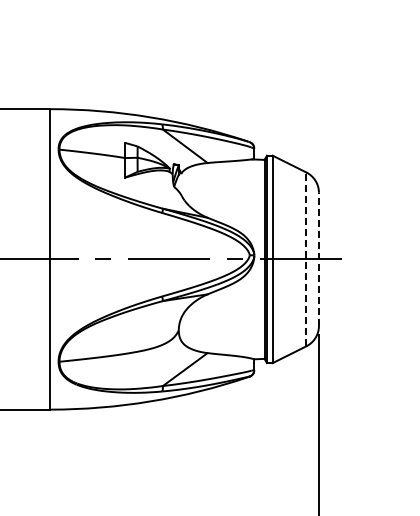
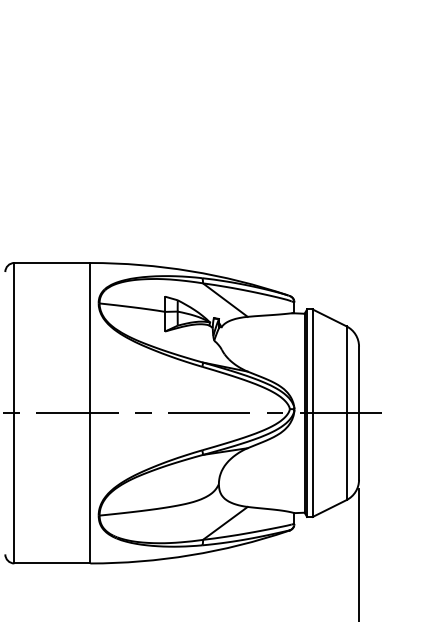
line: (306, 259) -> (346, 413), dashed -> solid
line: (319, 259) -> (359, 413), dashed -> solid

